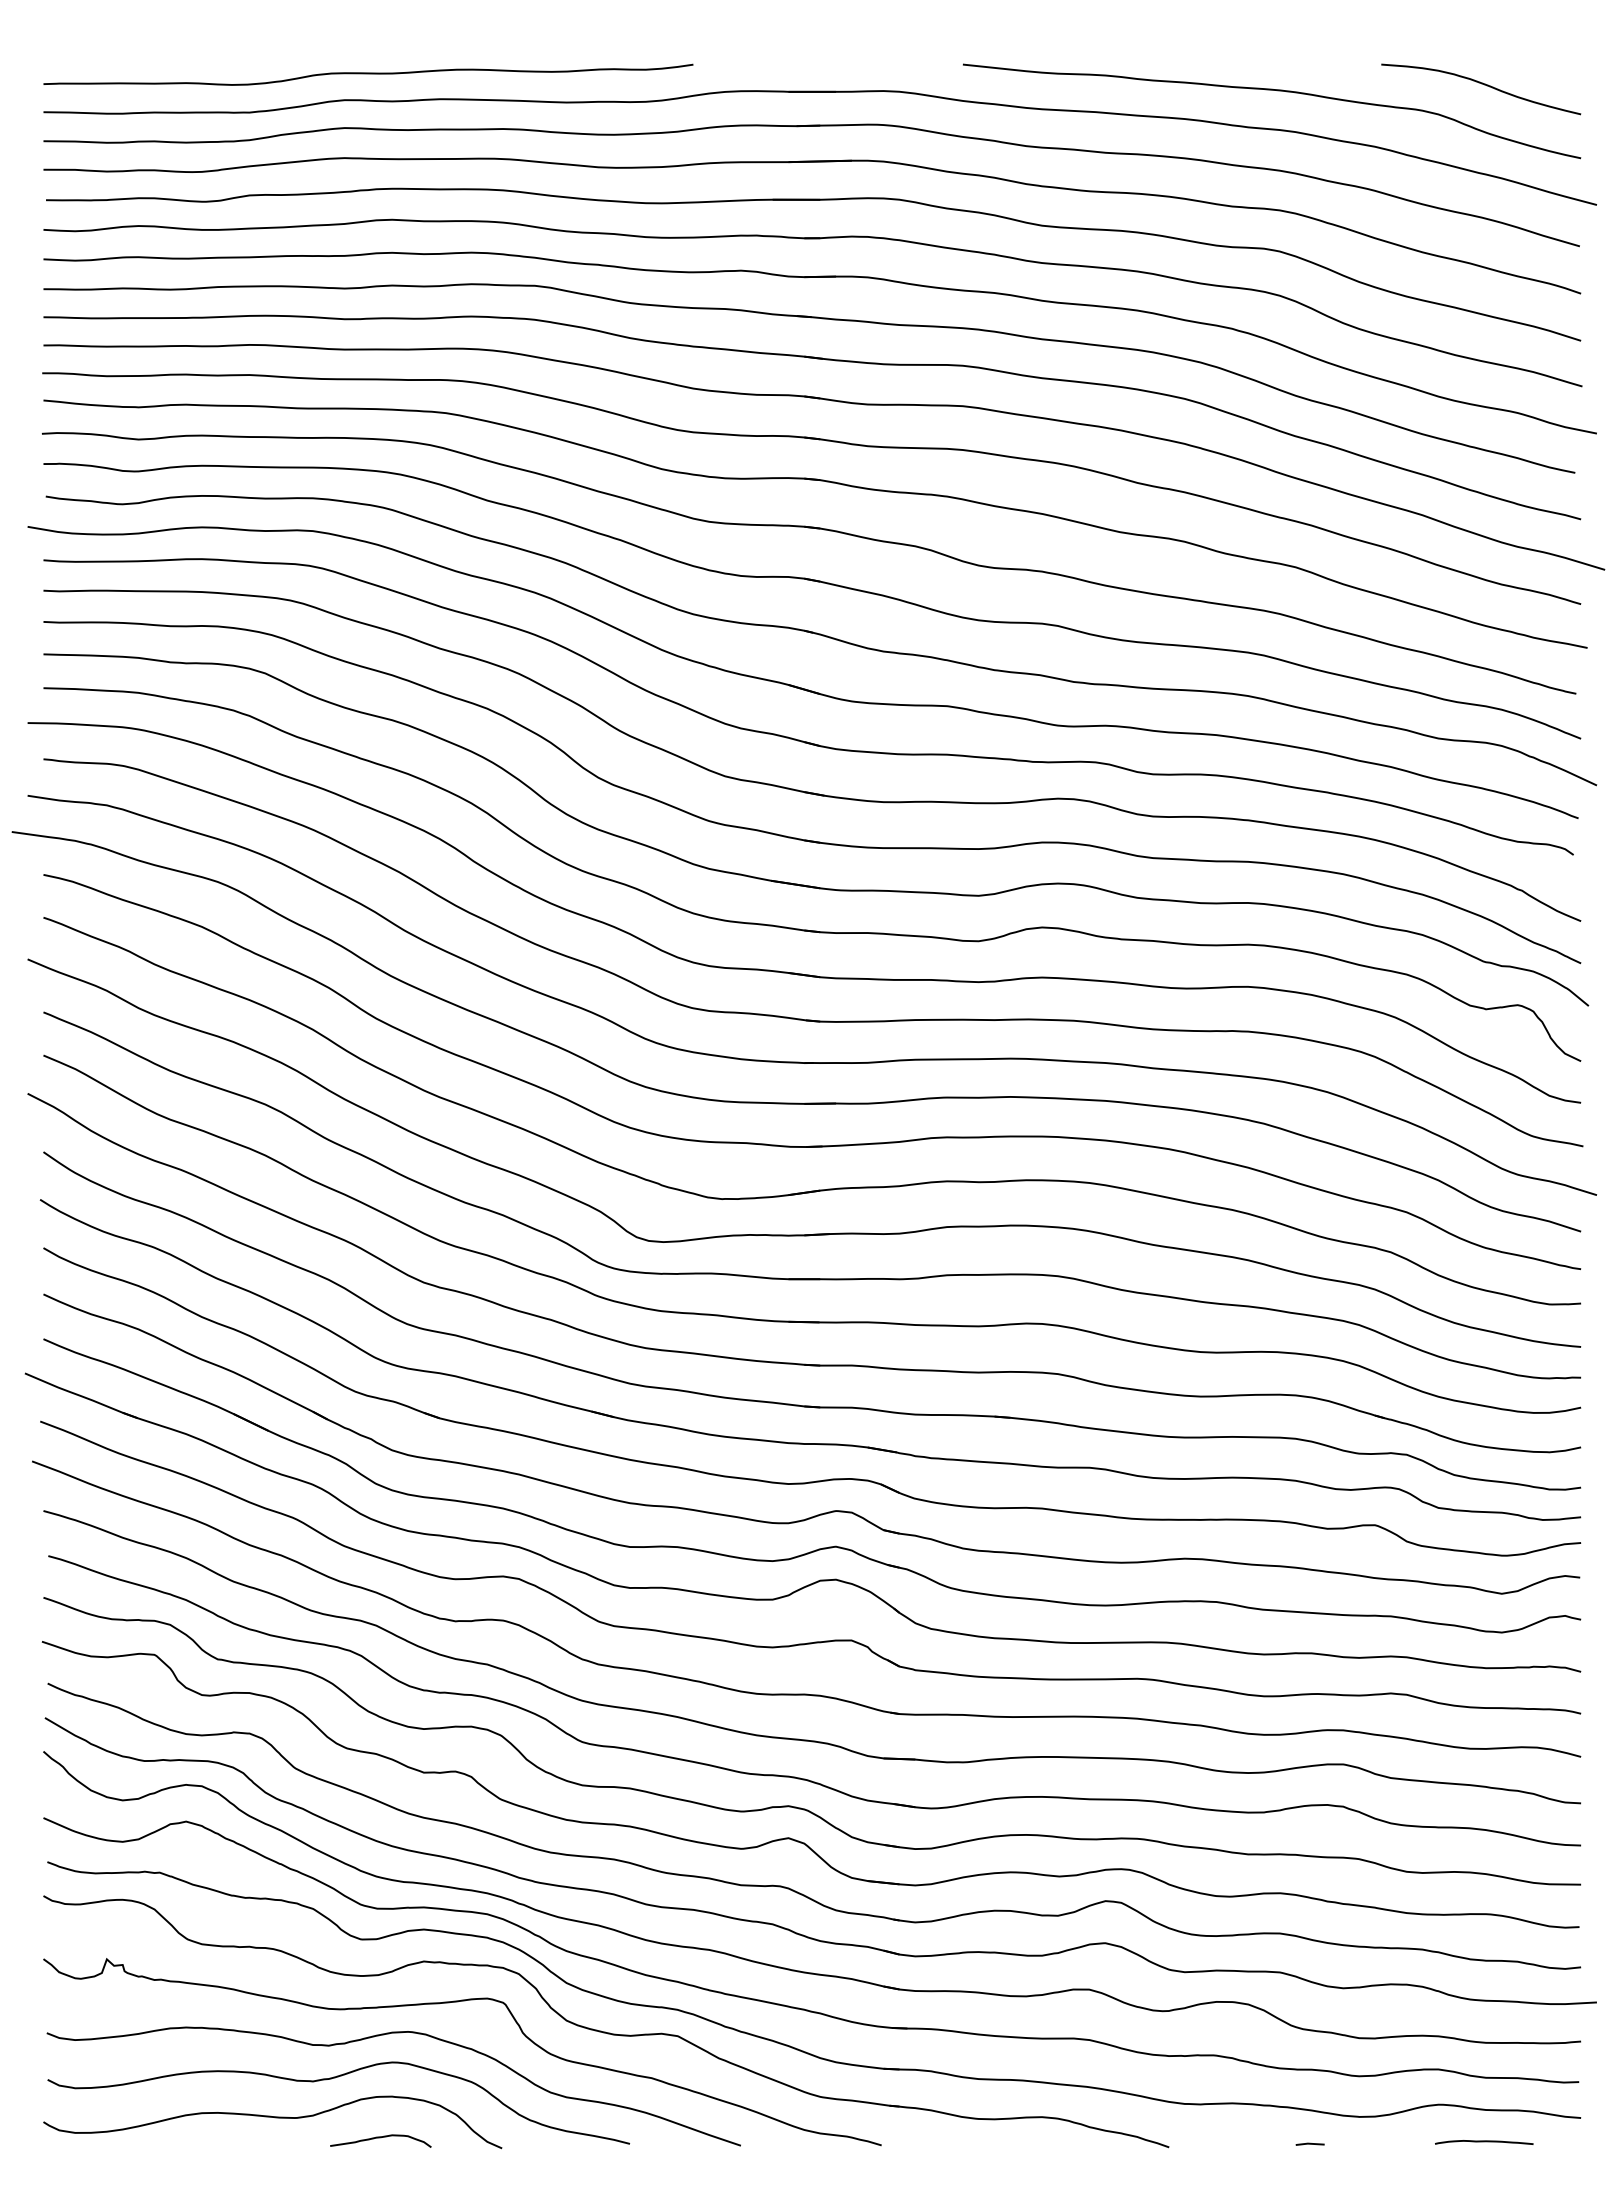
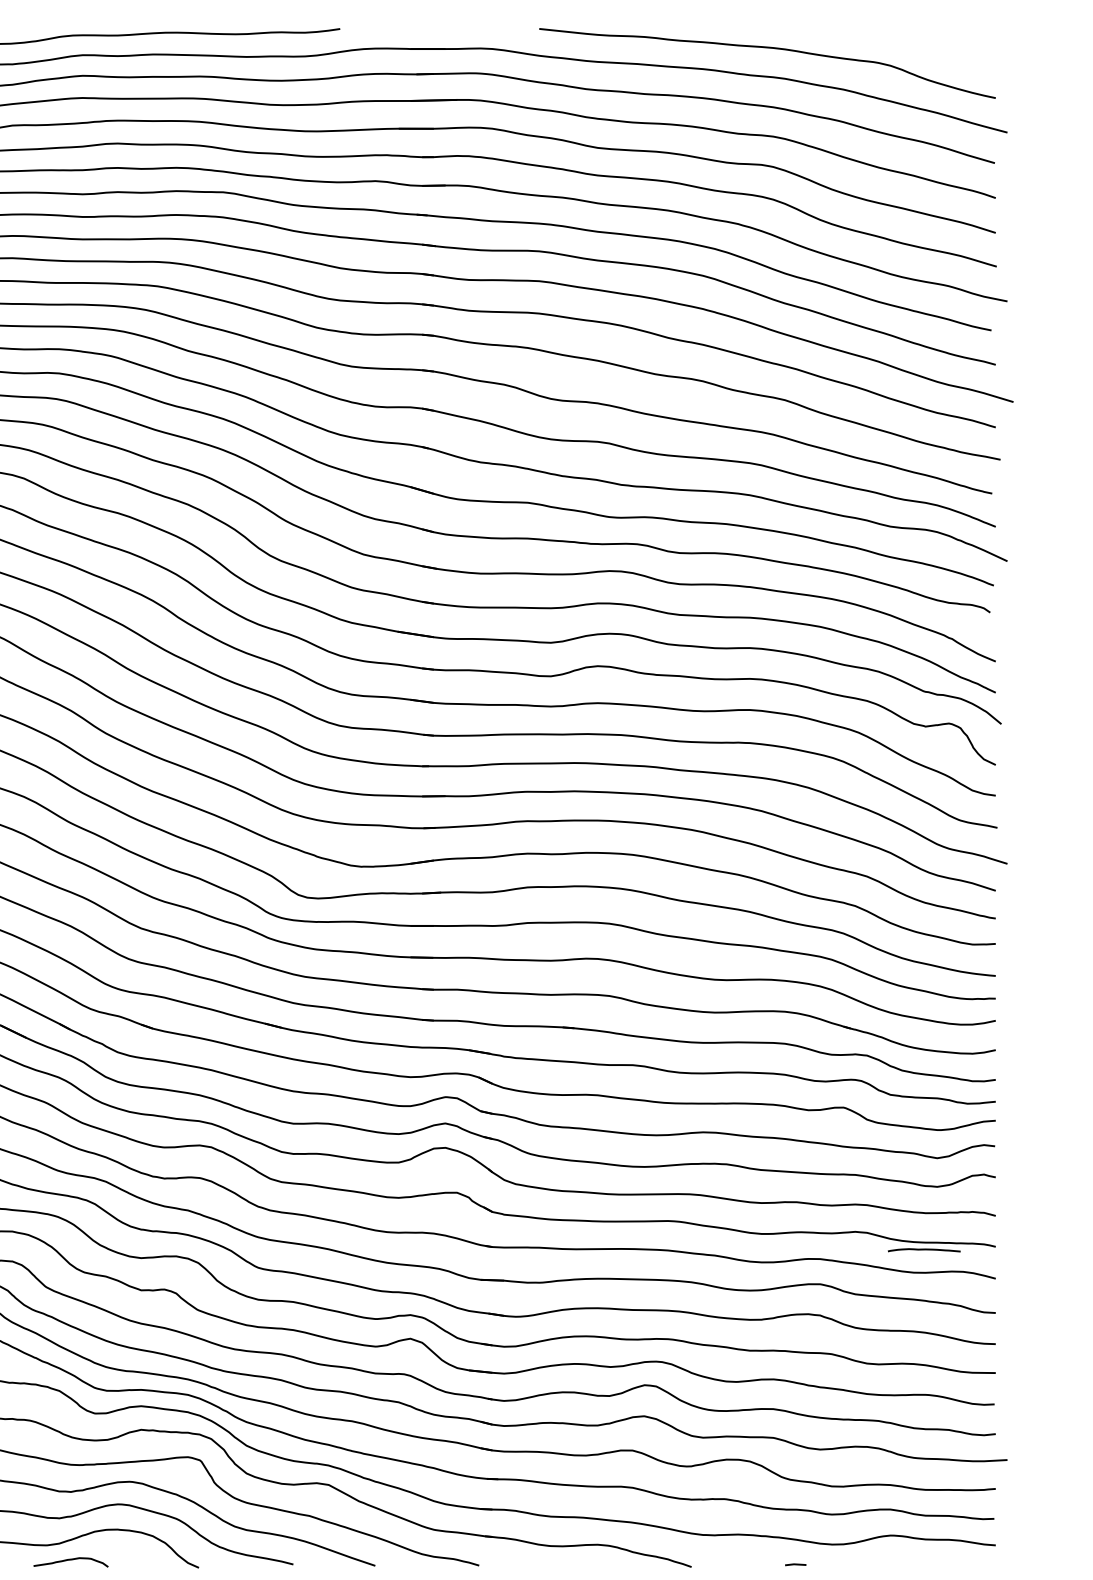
curve: (1481, 84) -> (922, 43), removed
curve: (380, 2138) -> (70, 1560), moved
curve: (1484, 2142) -> (924, 1250), moved

